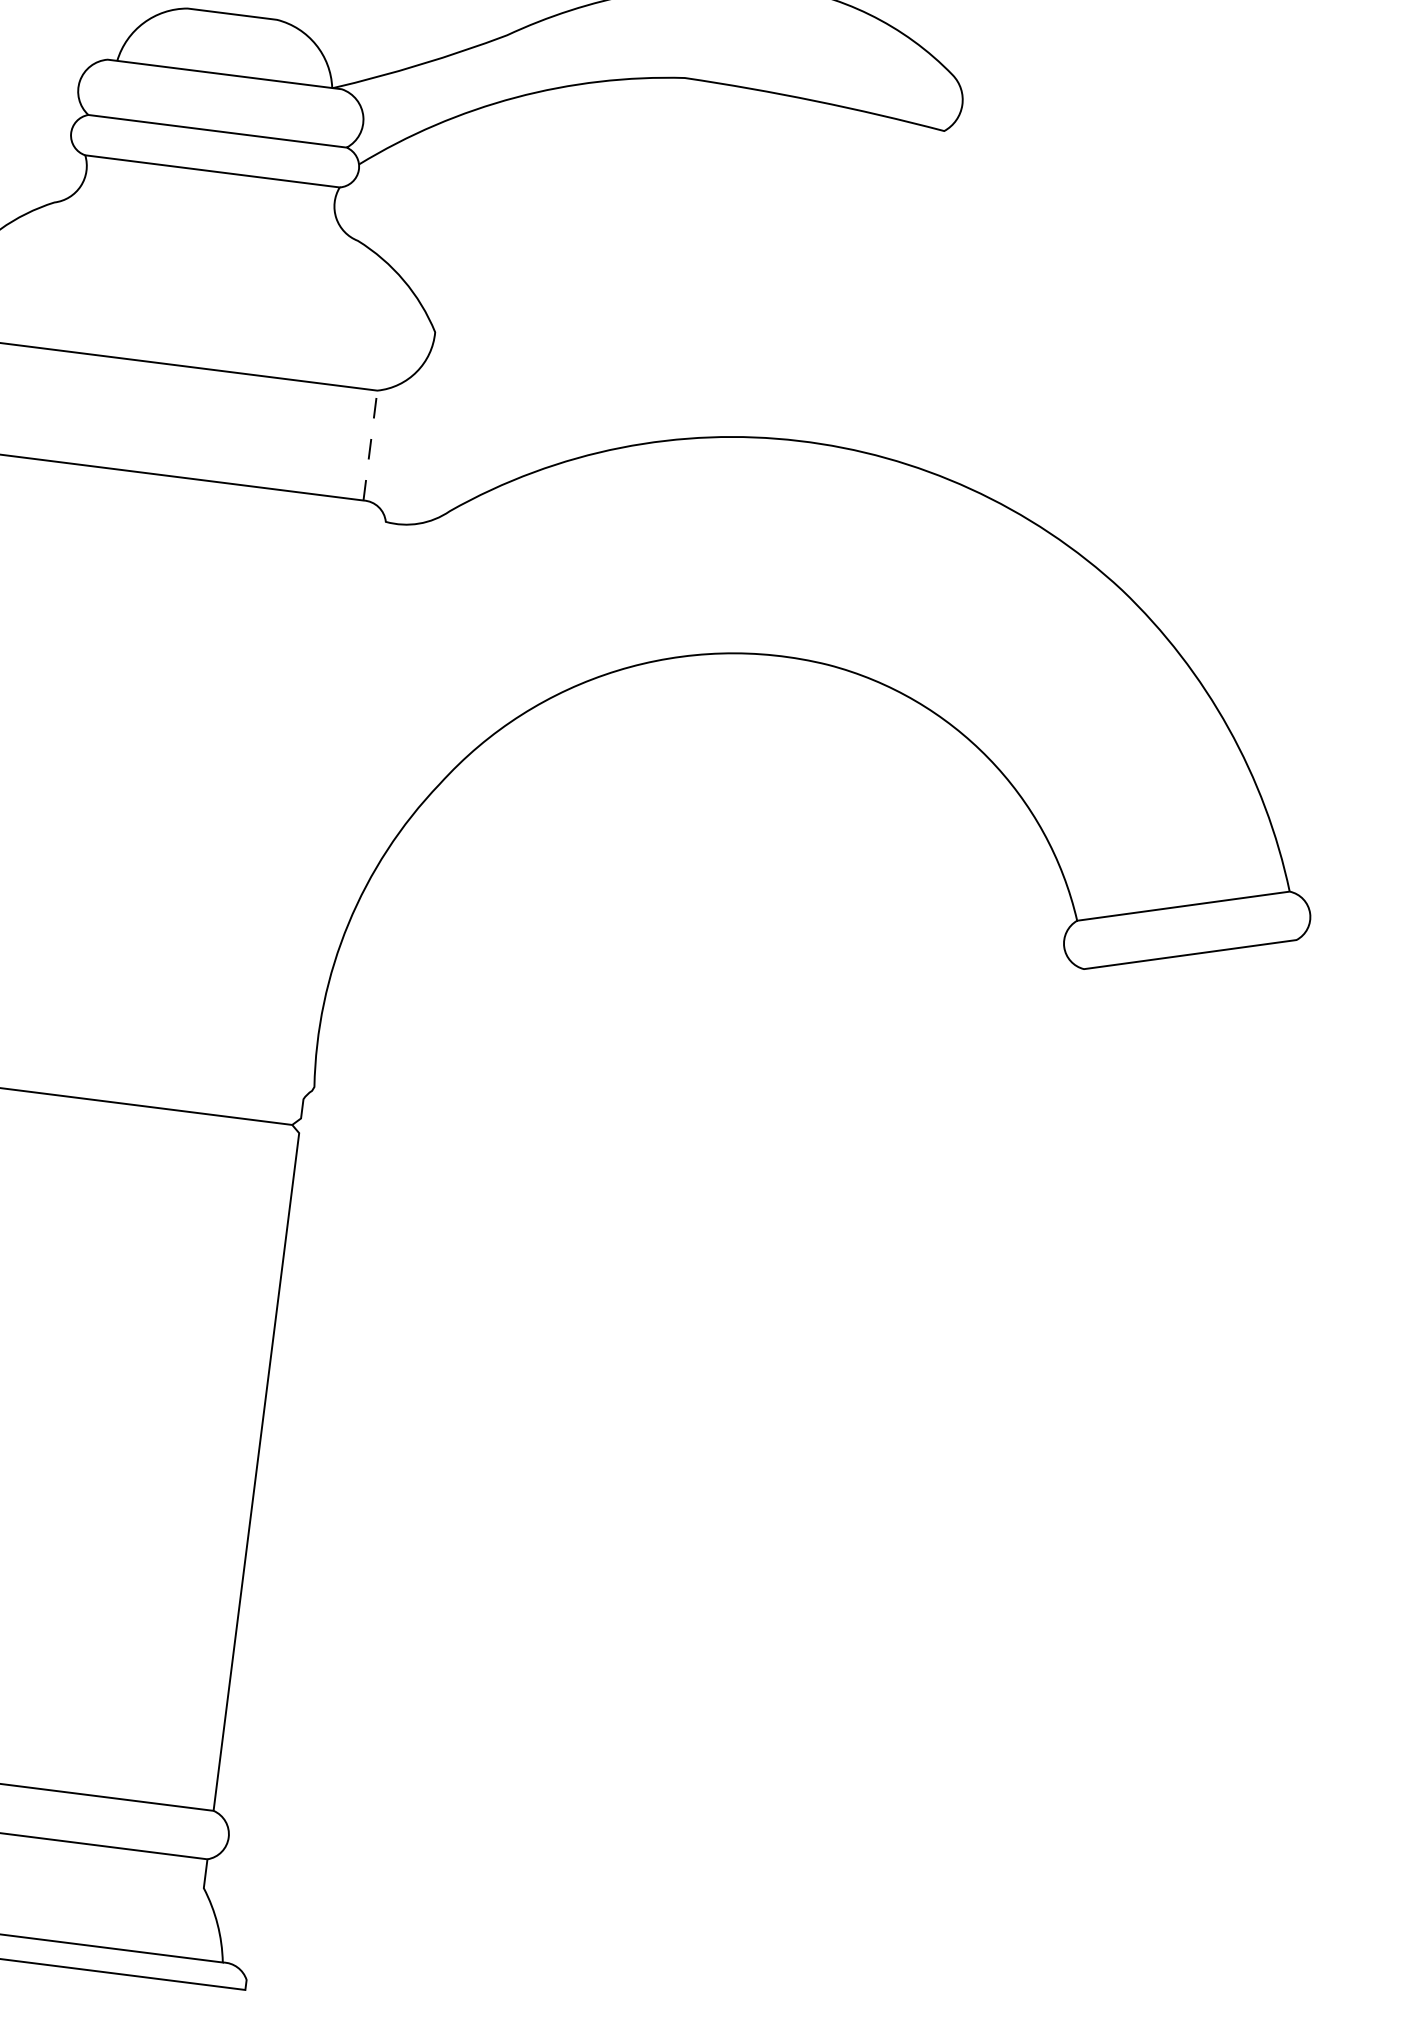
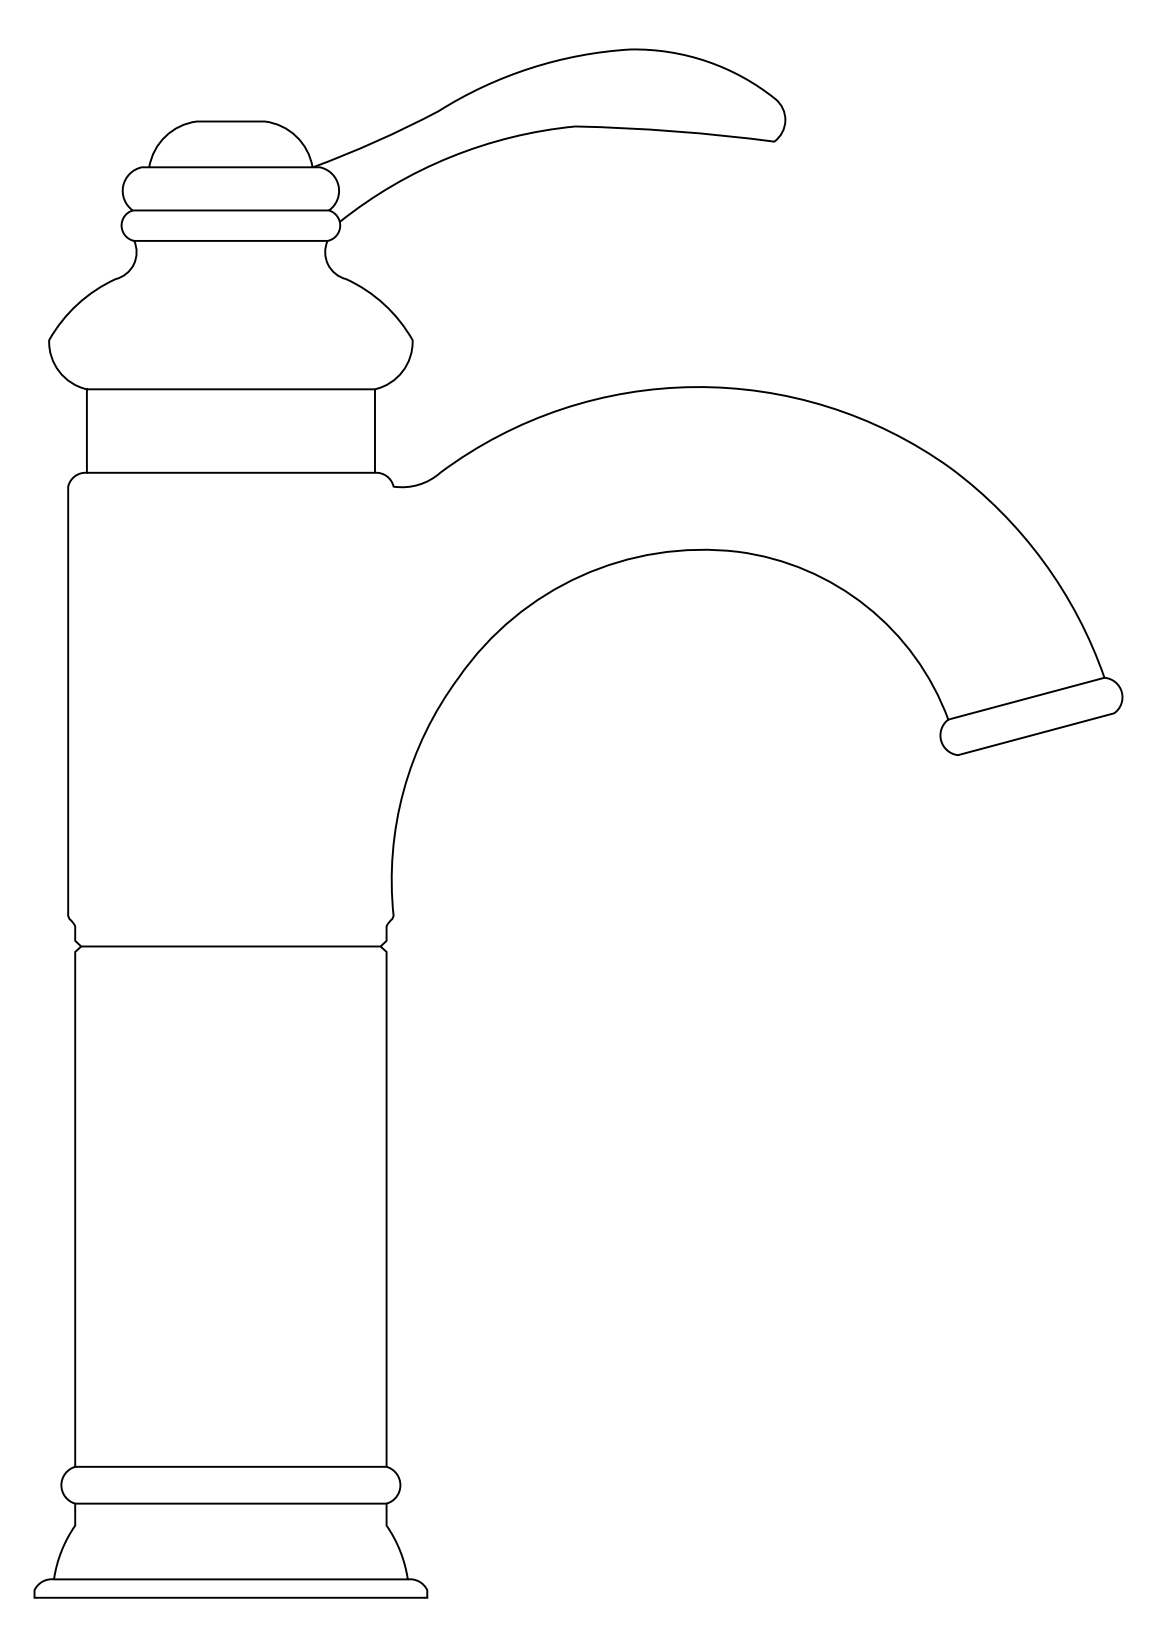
line: (369, 446) -> (374, 431), dashed -> solid

